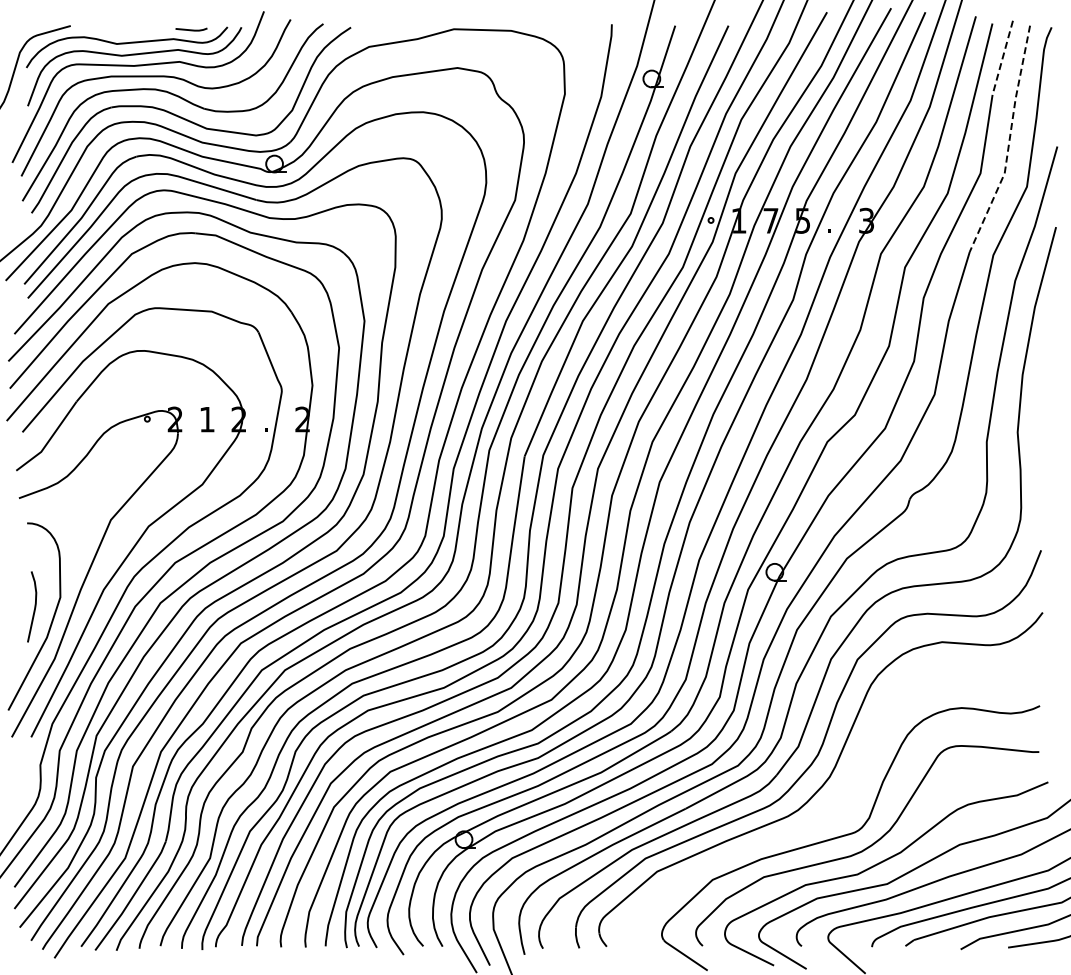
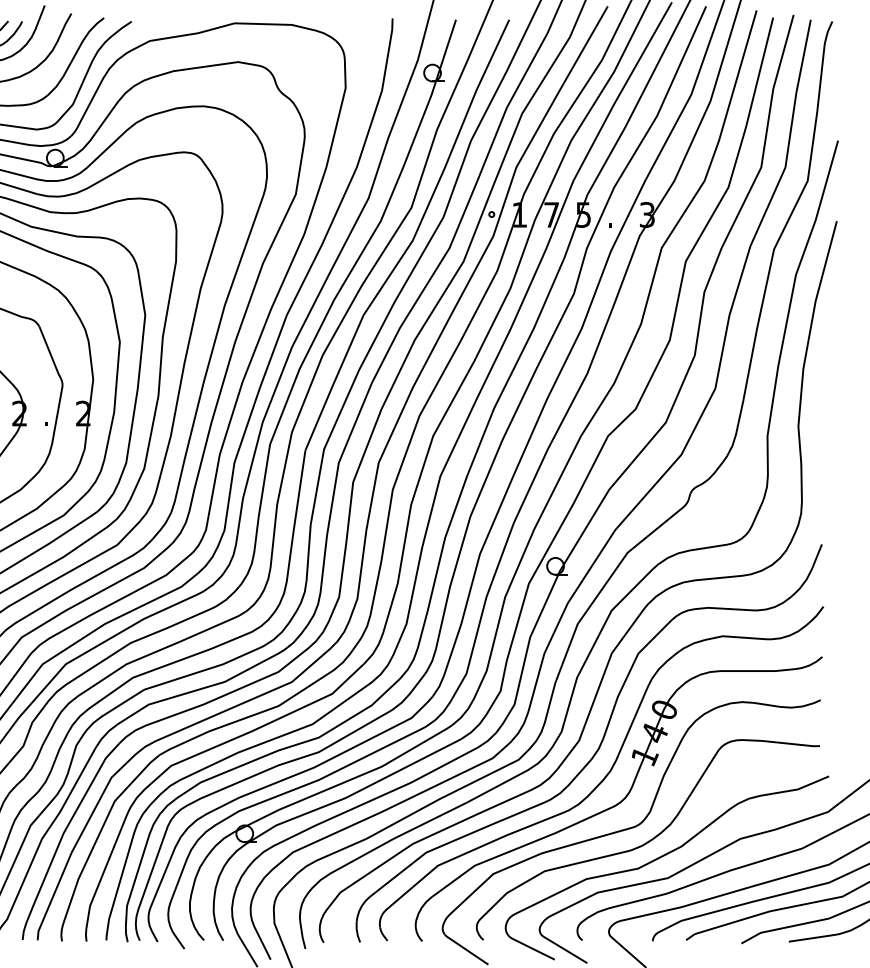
line: (1002, 58) -> (783, 52), dashed -> solid
line: (1009, 141) -> (790, 135), dashed -> solid
part: (837, 804) -> (618, 798), added

